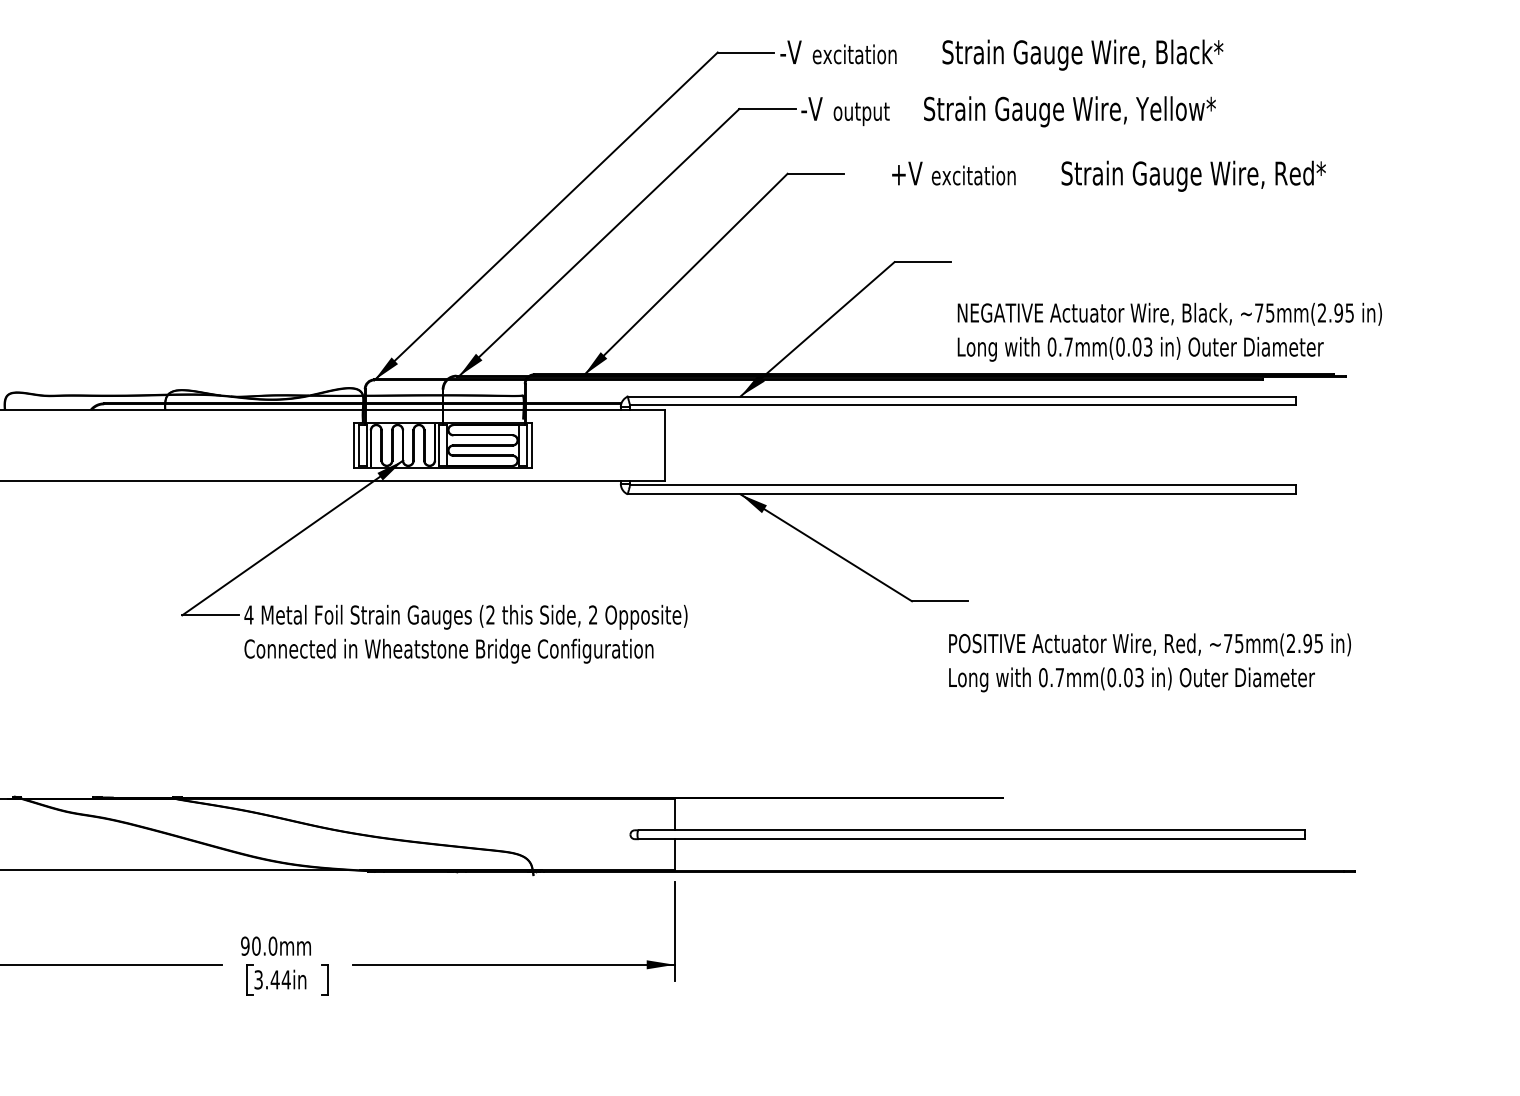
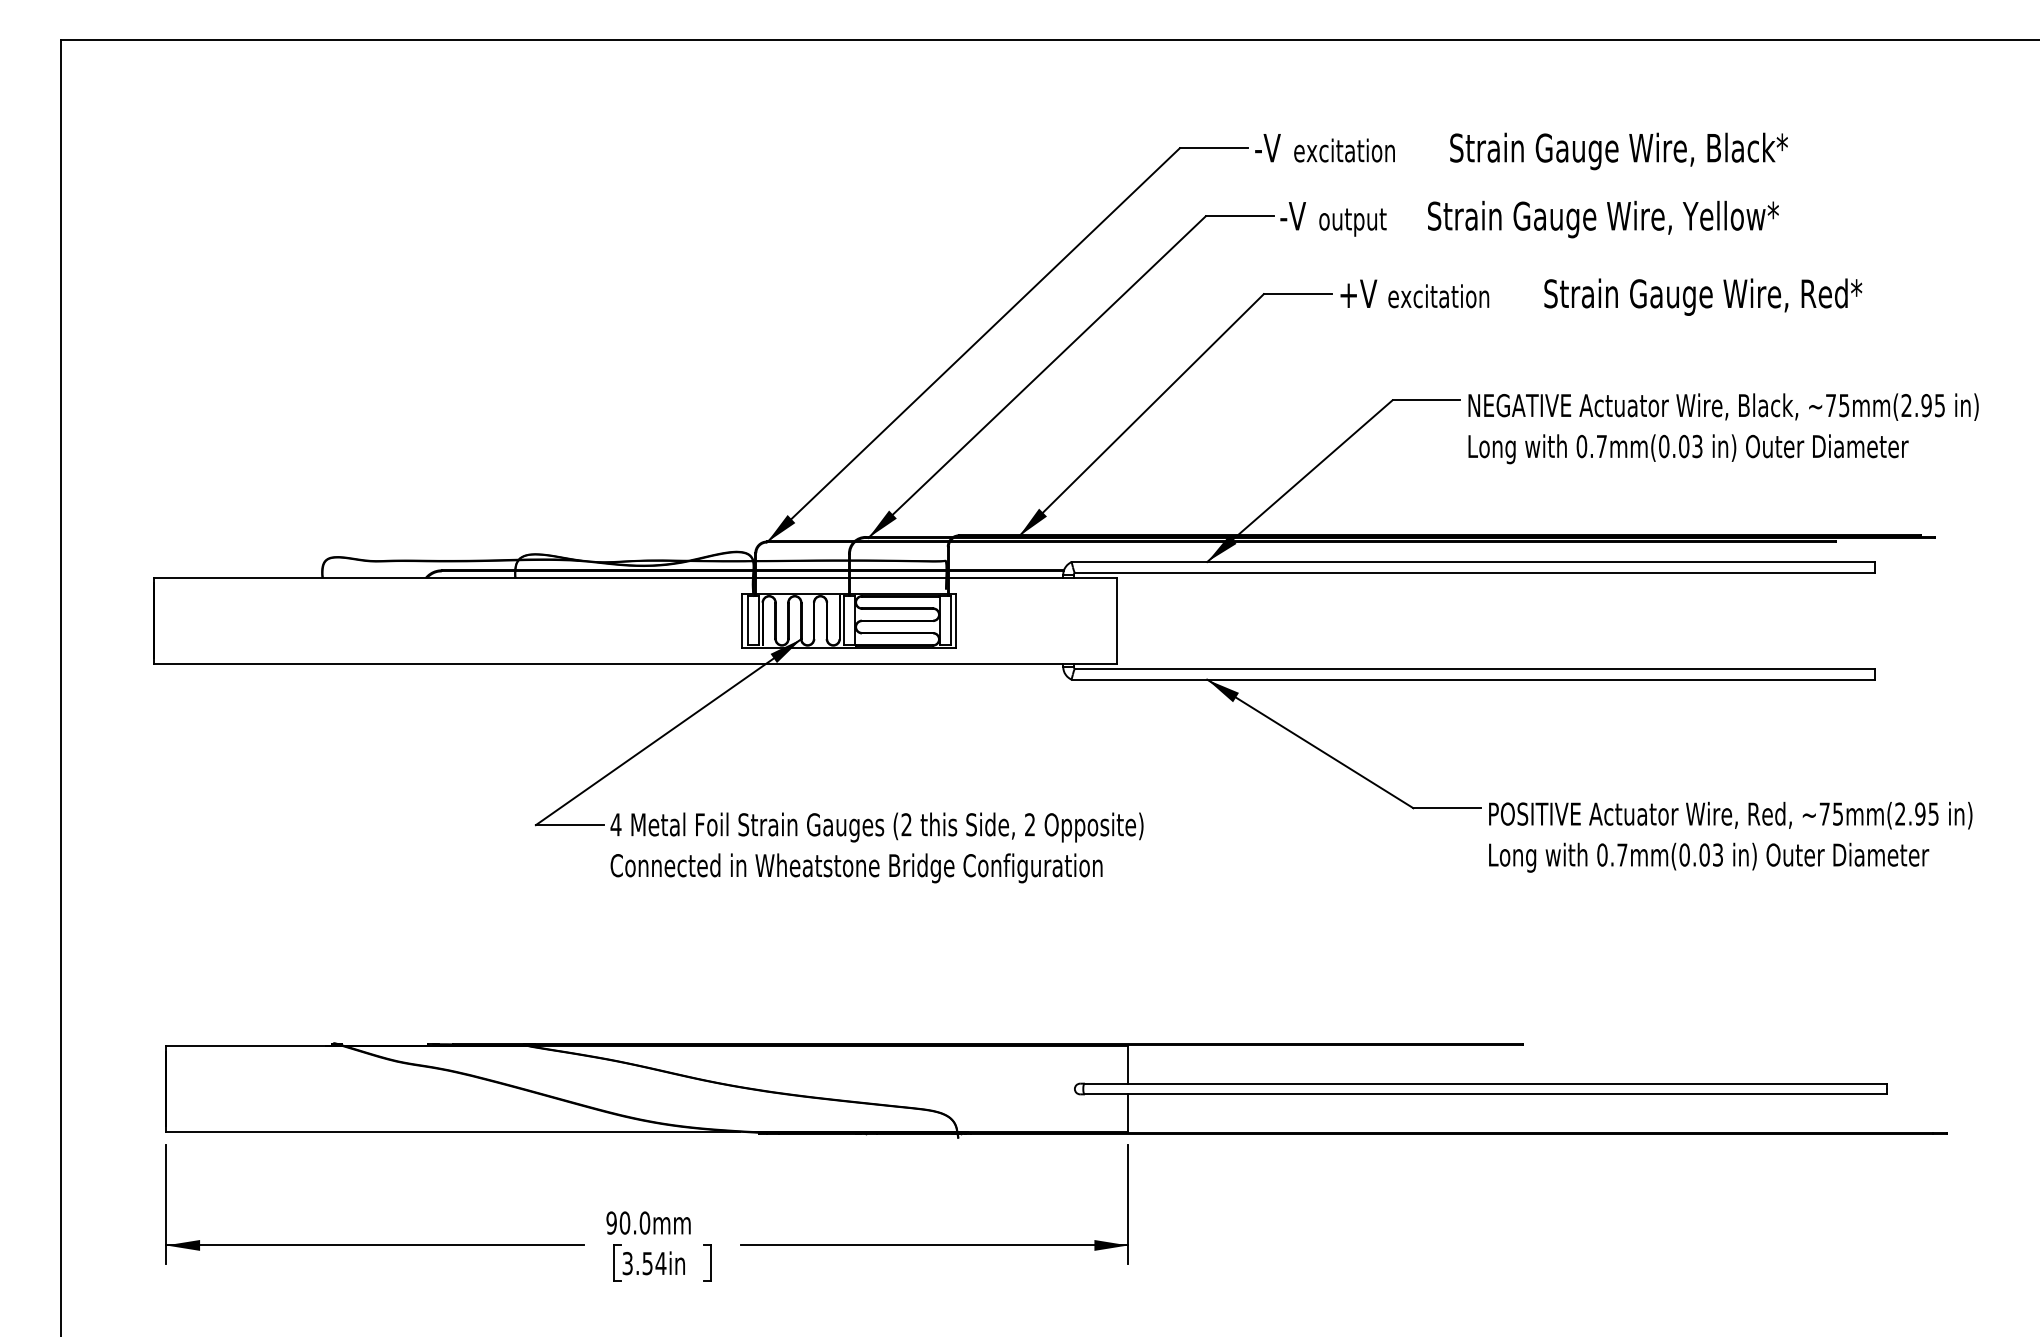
text: (1109, 175) -> (1601, 296), moved
text: (1169, 332) -> (1723, 428), moved
text: (1149, 662) -> (1730, 836), moved
text: (275, 979) -> (647, 1263), 3.44in -> 3.54in

